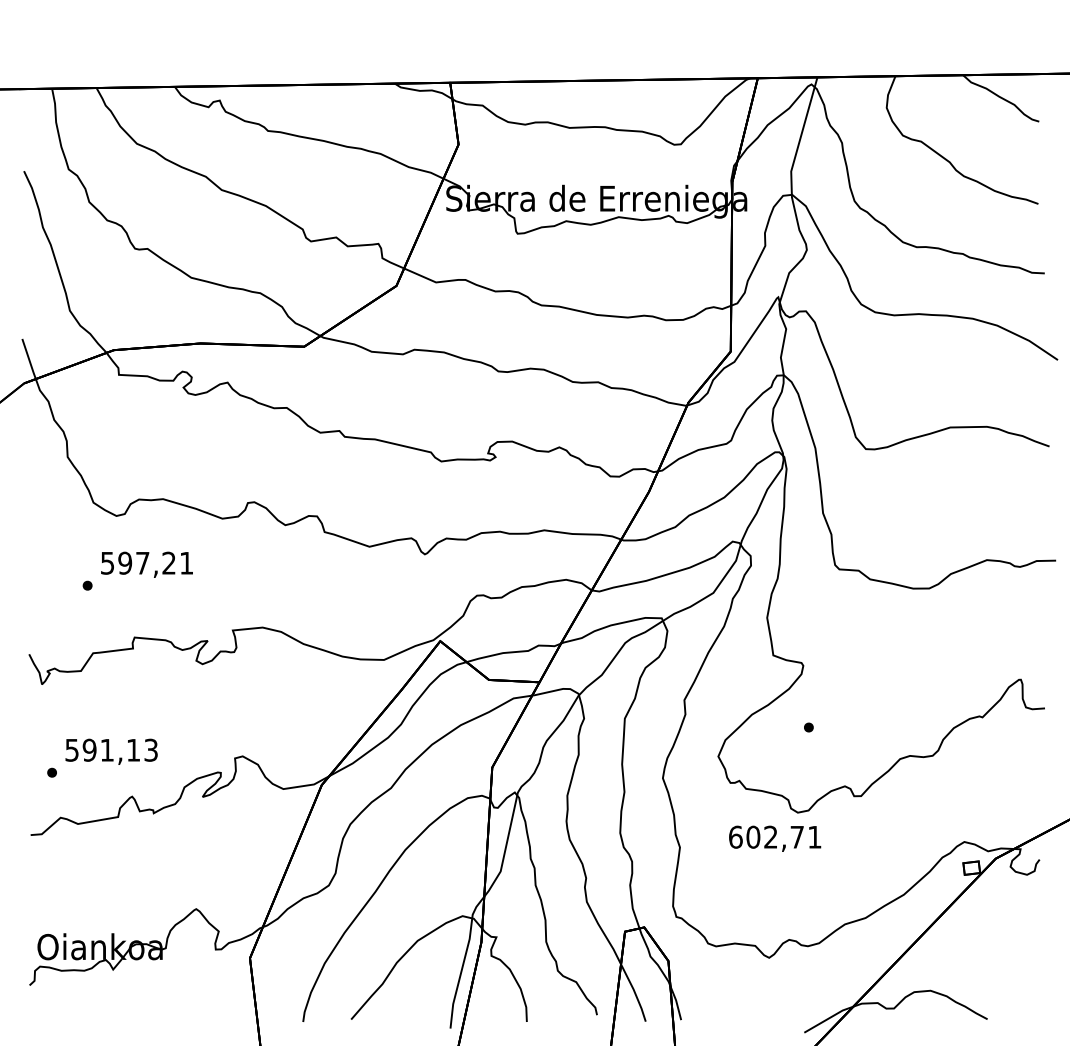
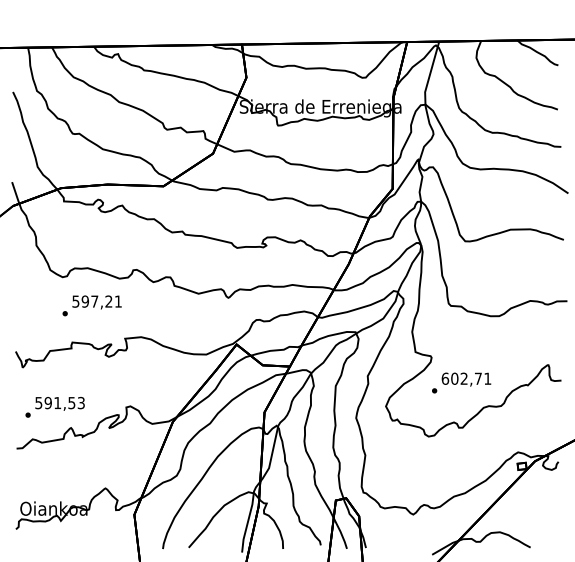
text: (136, 570) -> (91, 305), moved
text: (132, 751) -> (71, 403), 591,13 -> 591,53
text: (775, 838) -> (466, 379), moved

